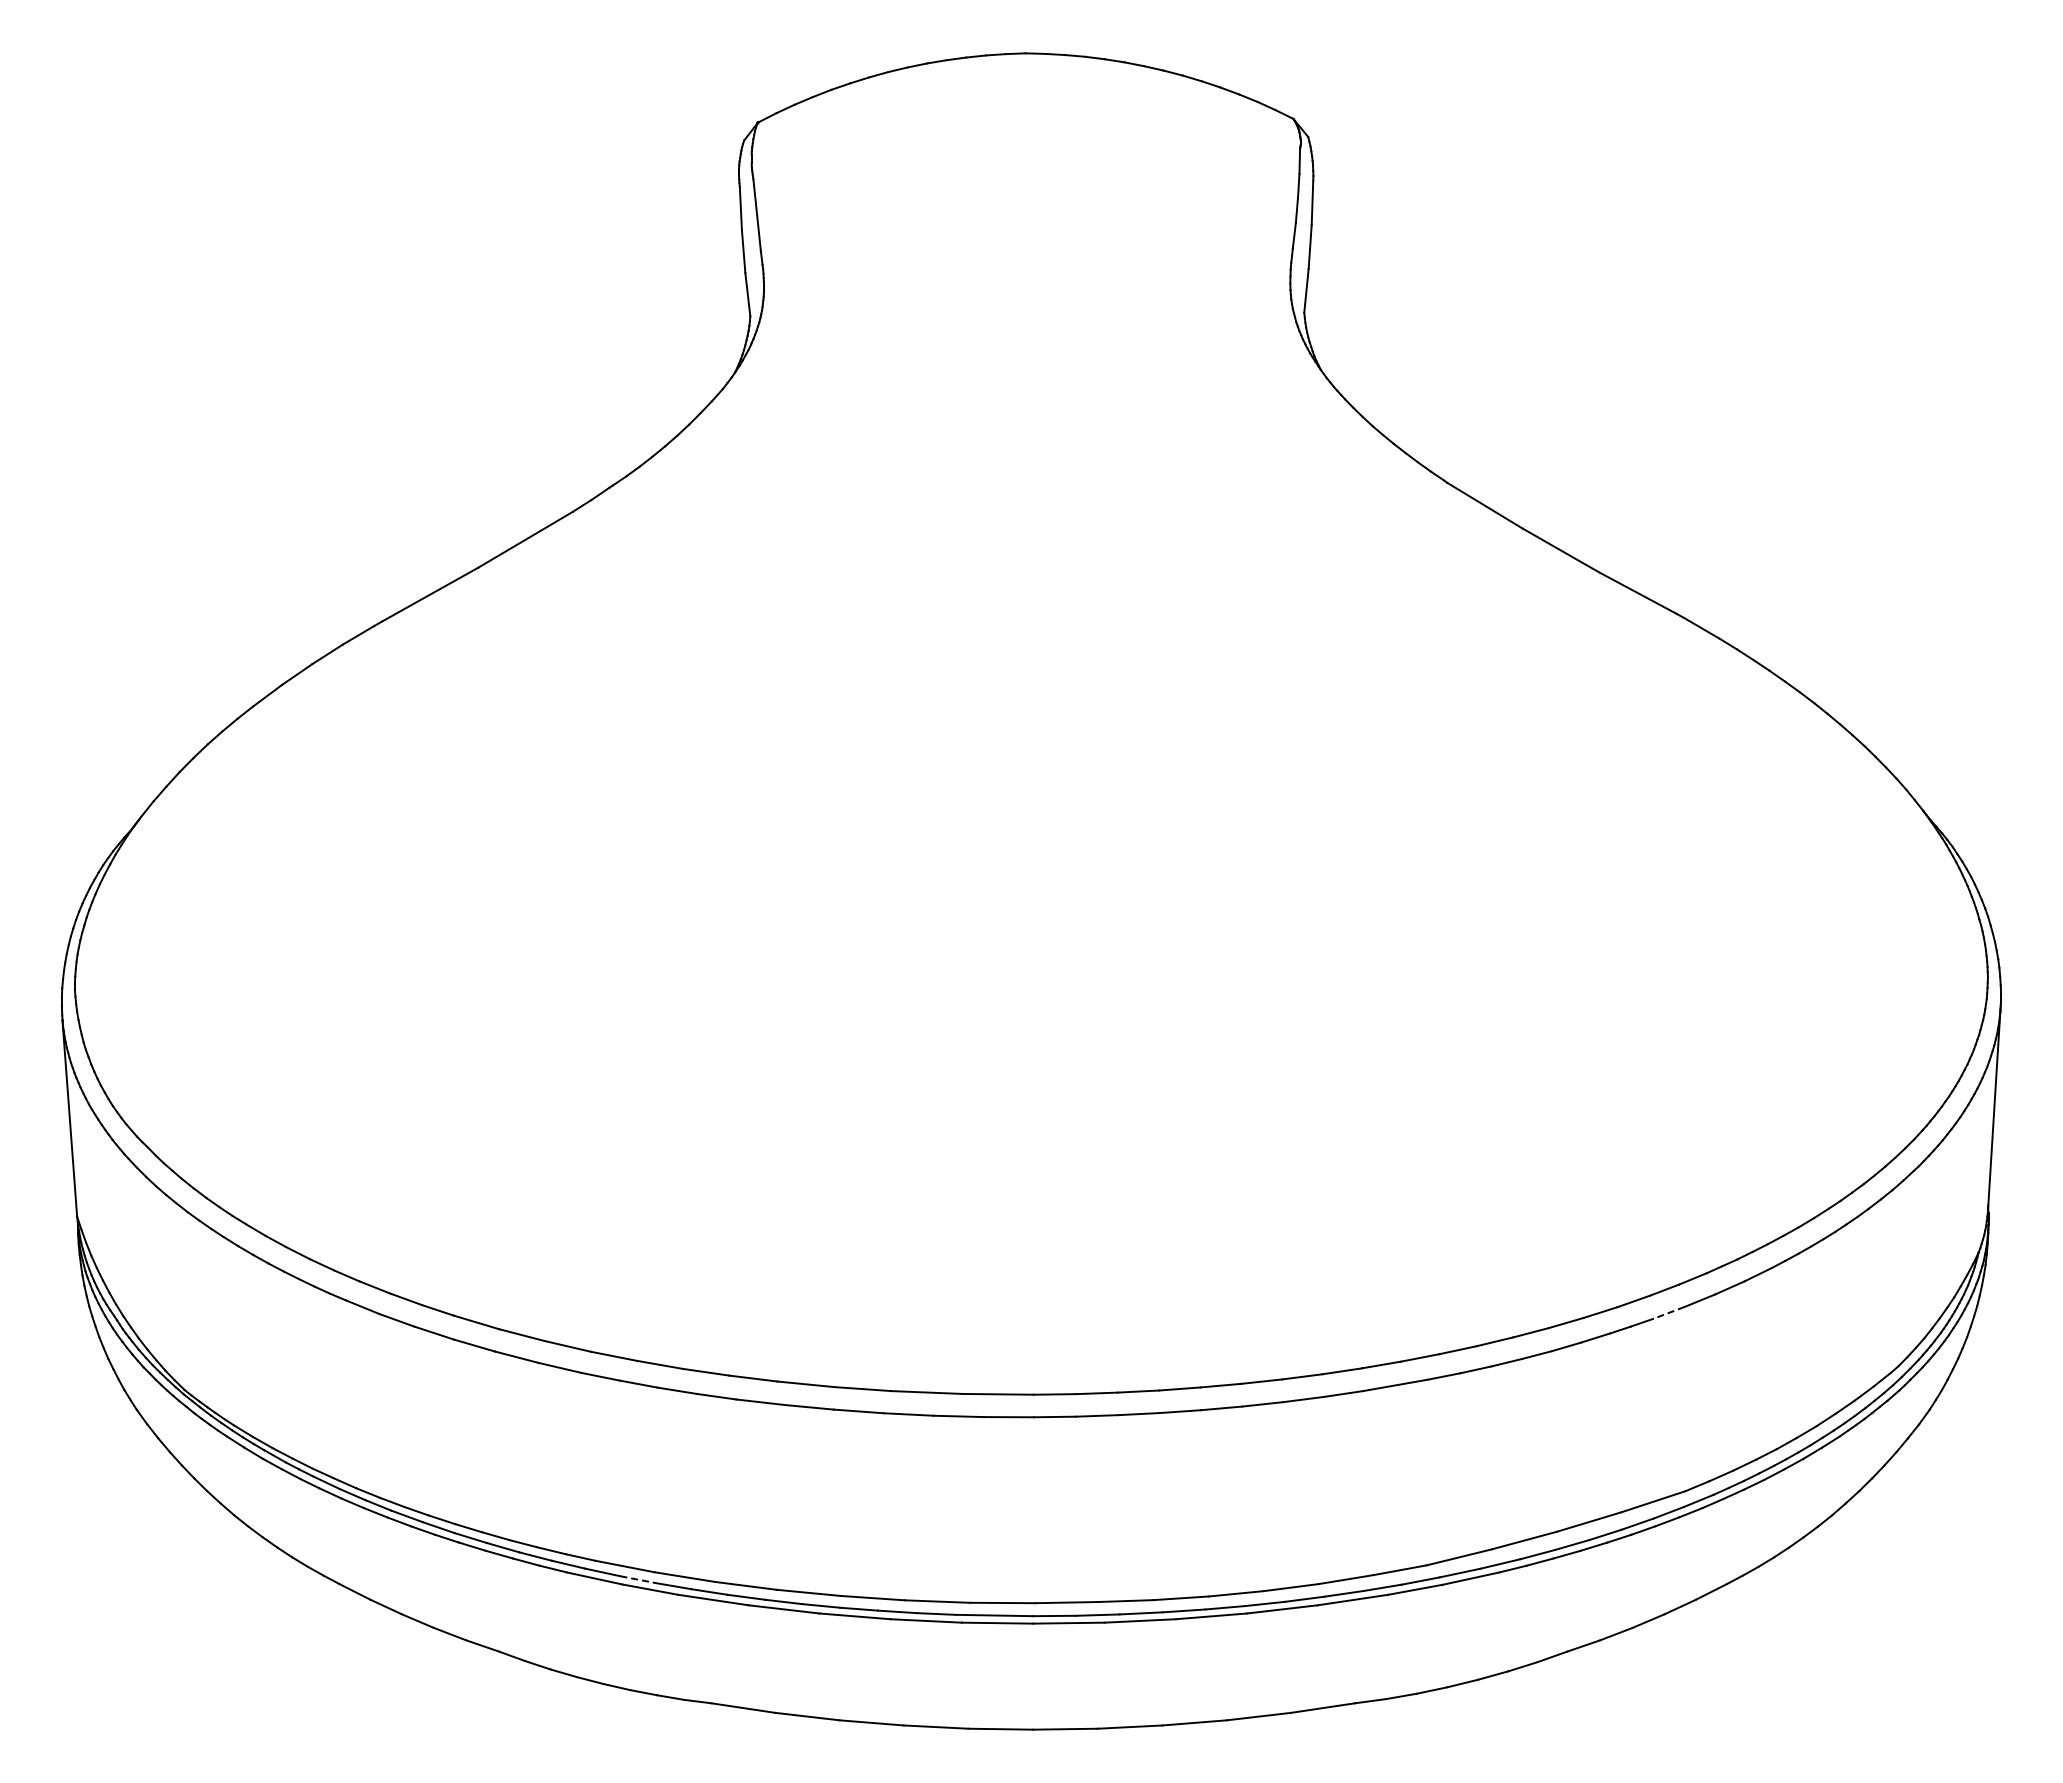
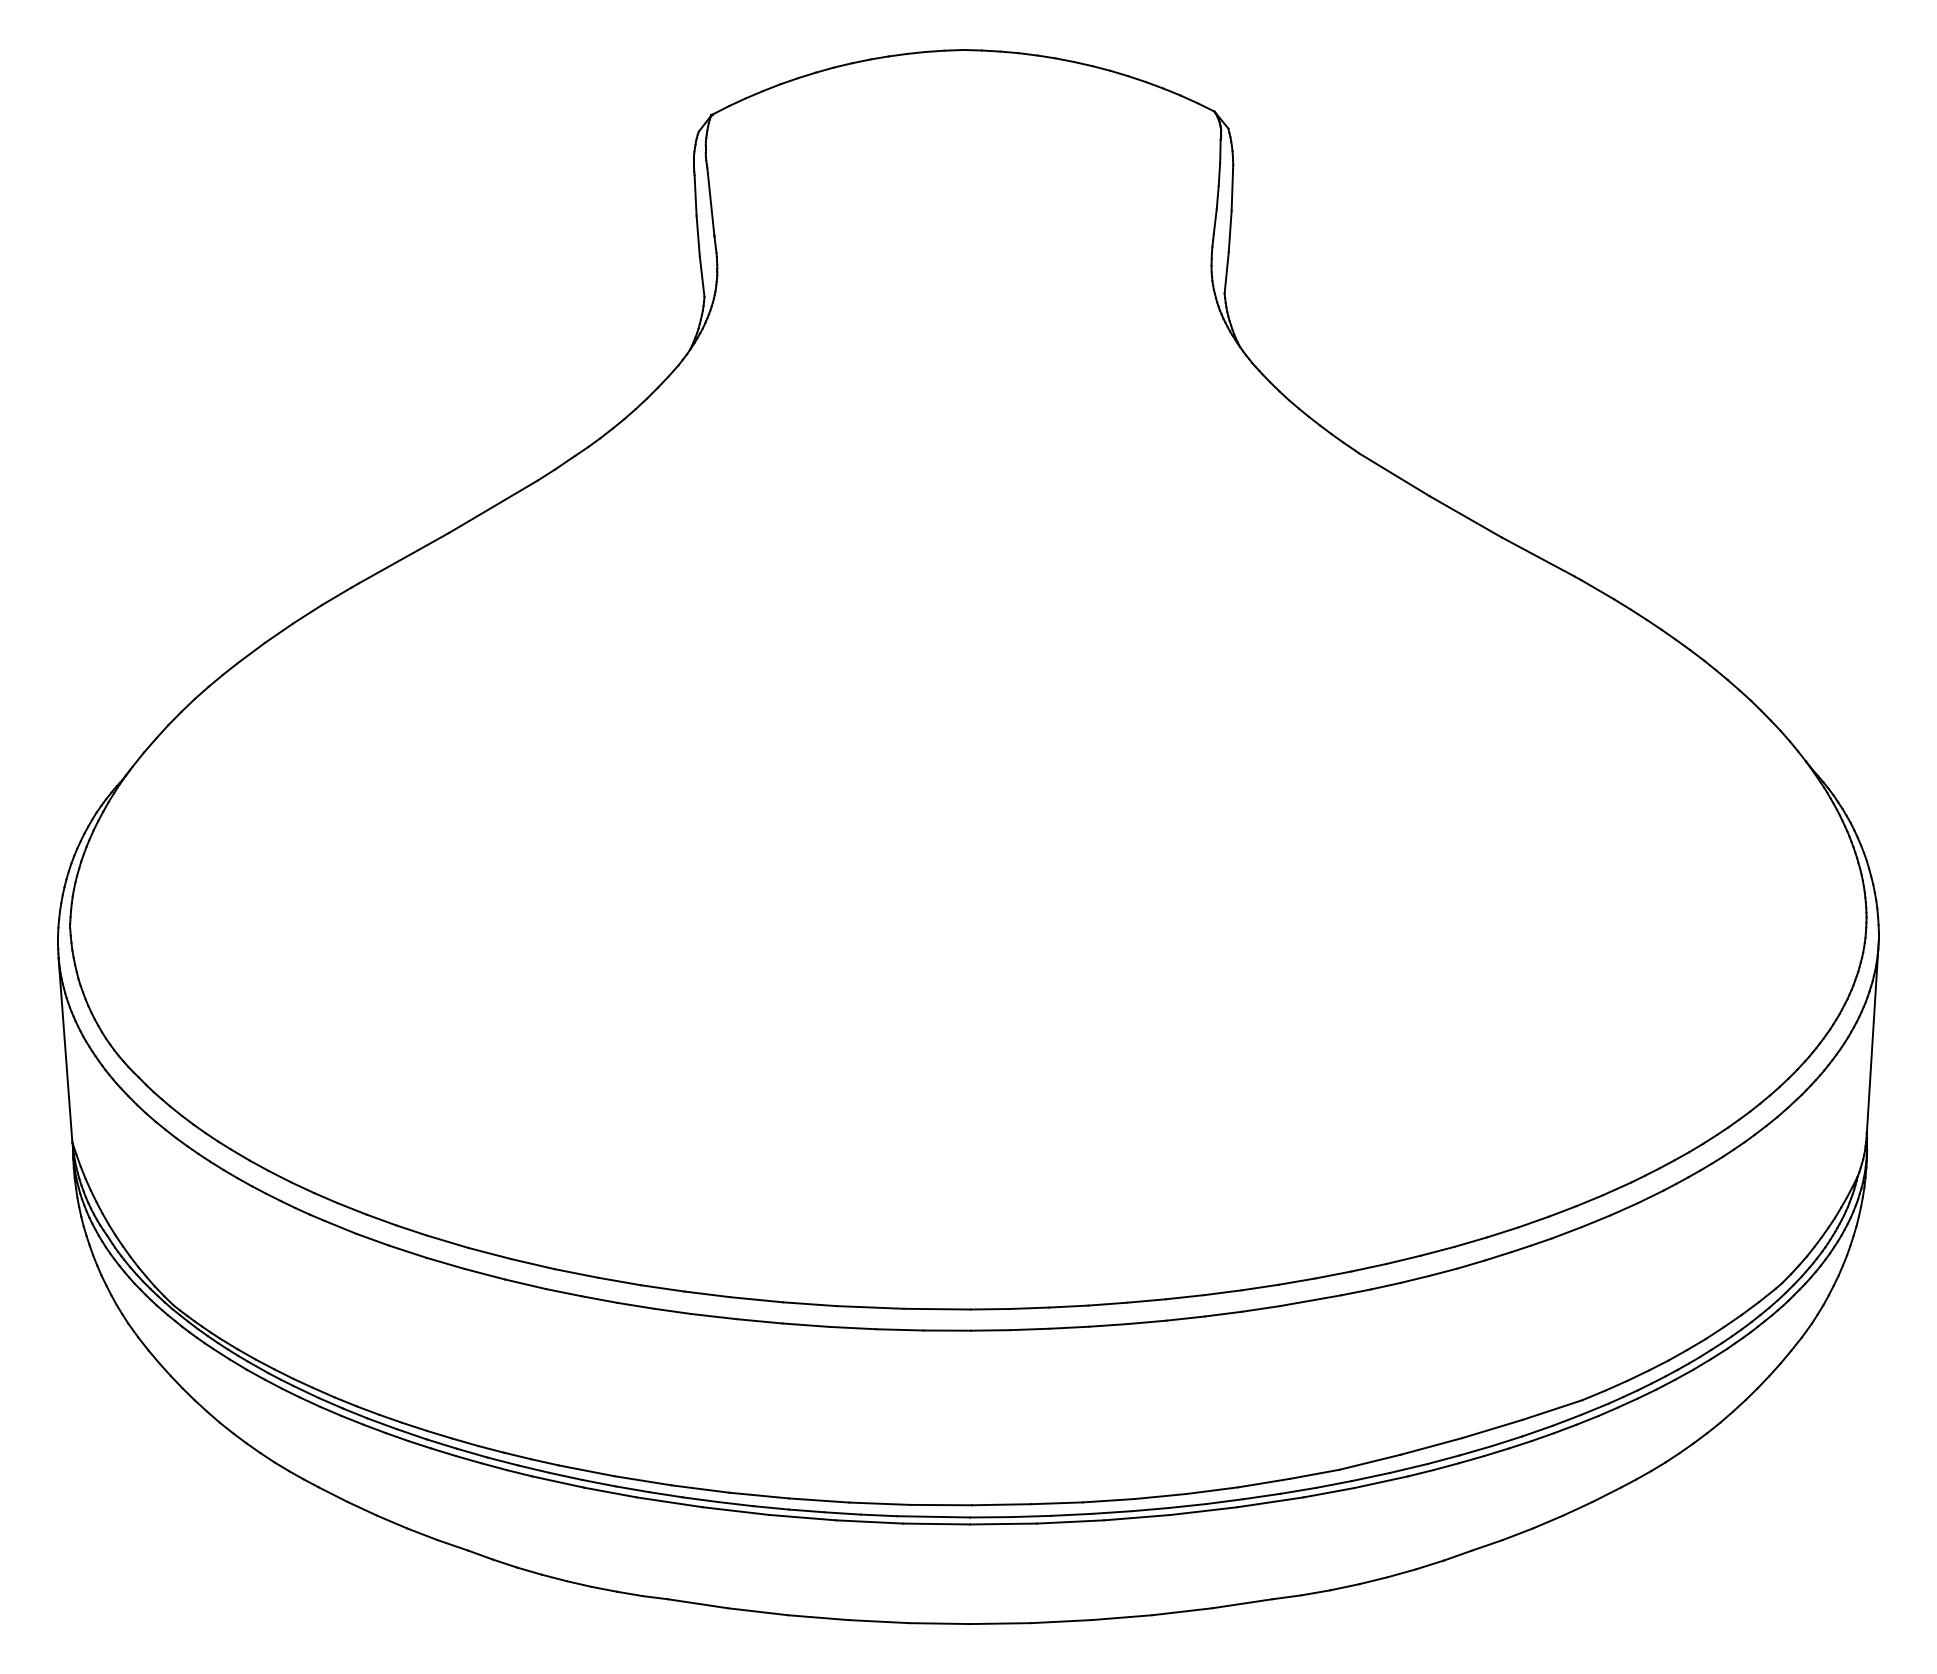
line: (1668, 1313) -> (1566, 1233), dashed -> solid
line: (638, 1579) -> (599, 1483), dashed -> solid

